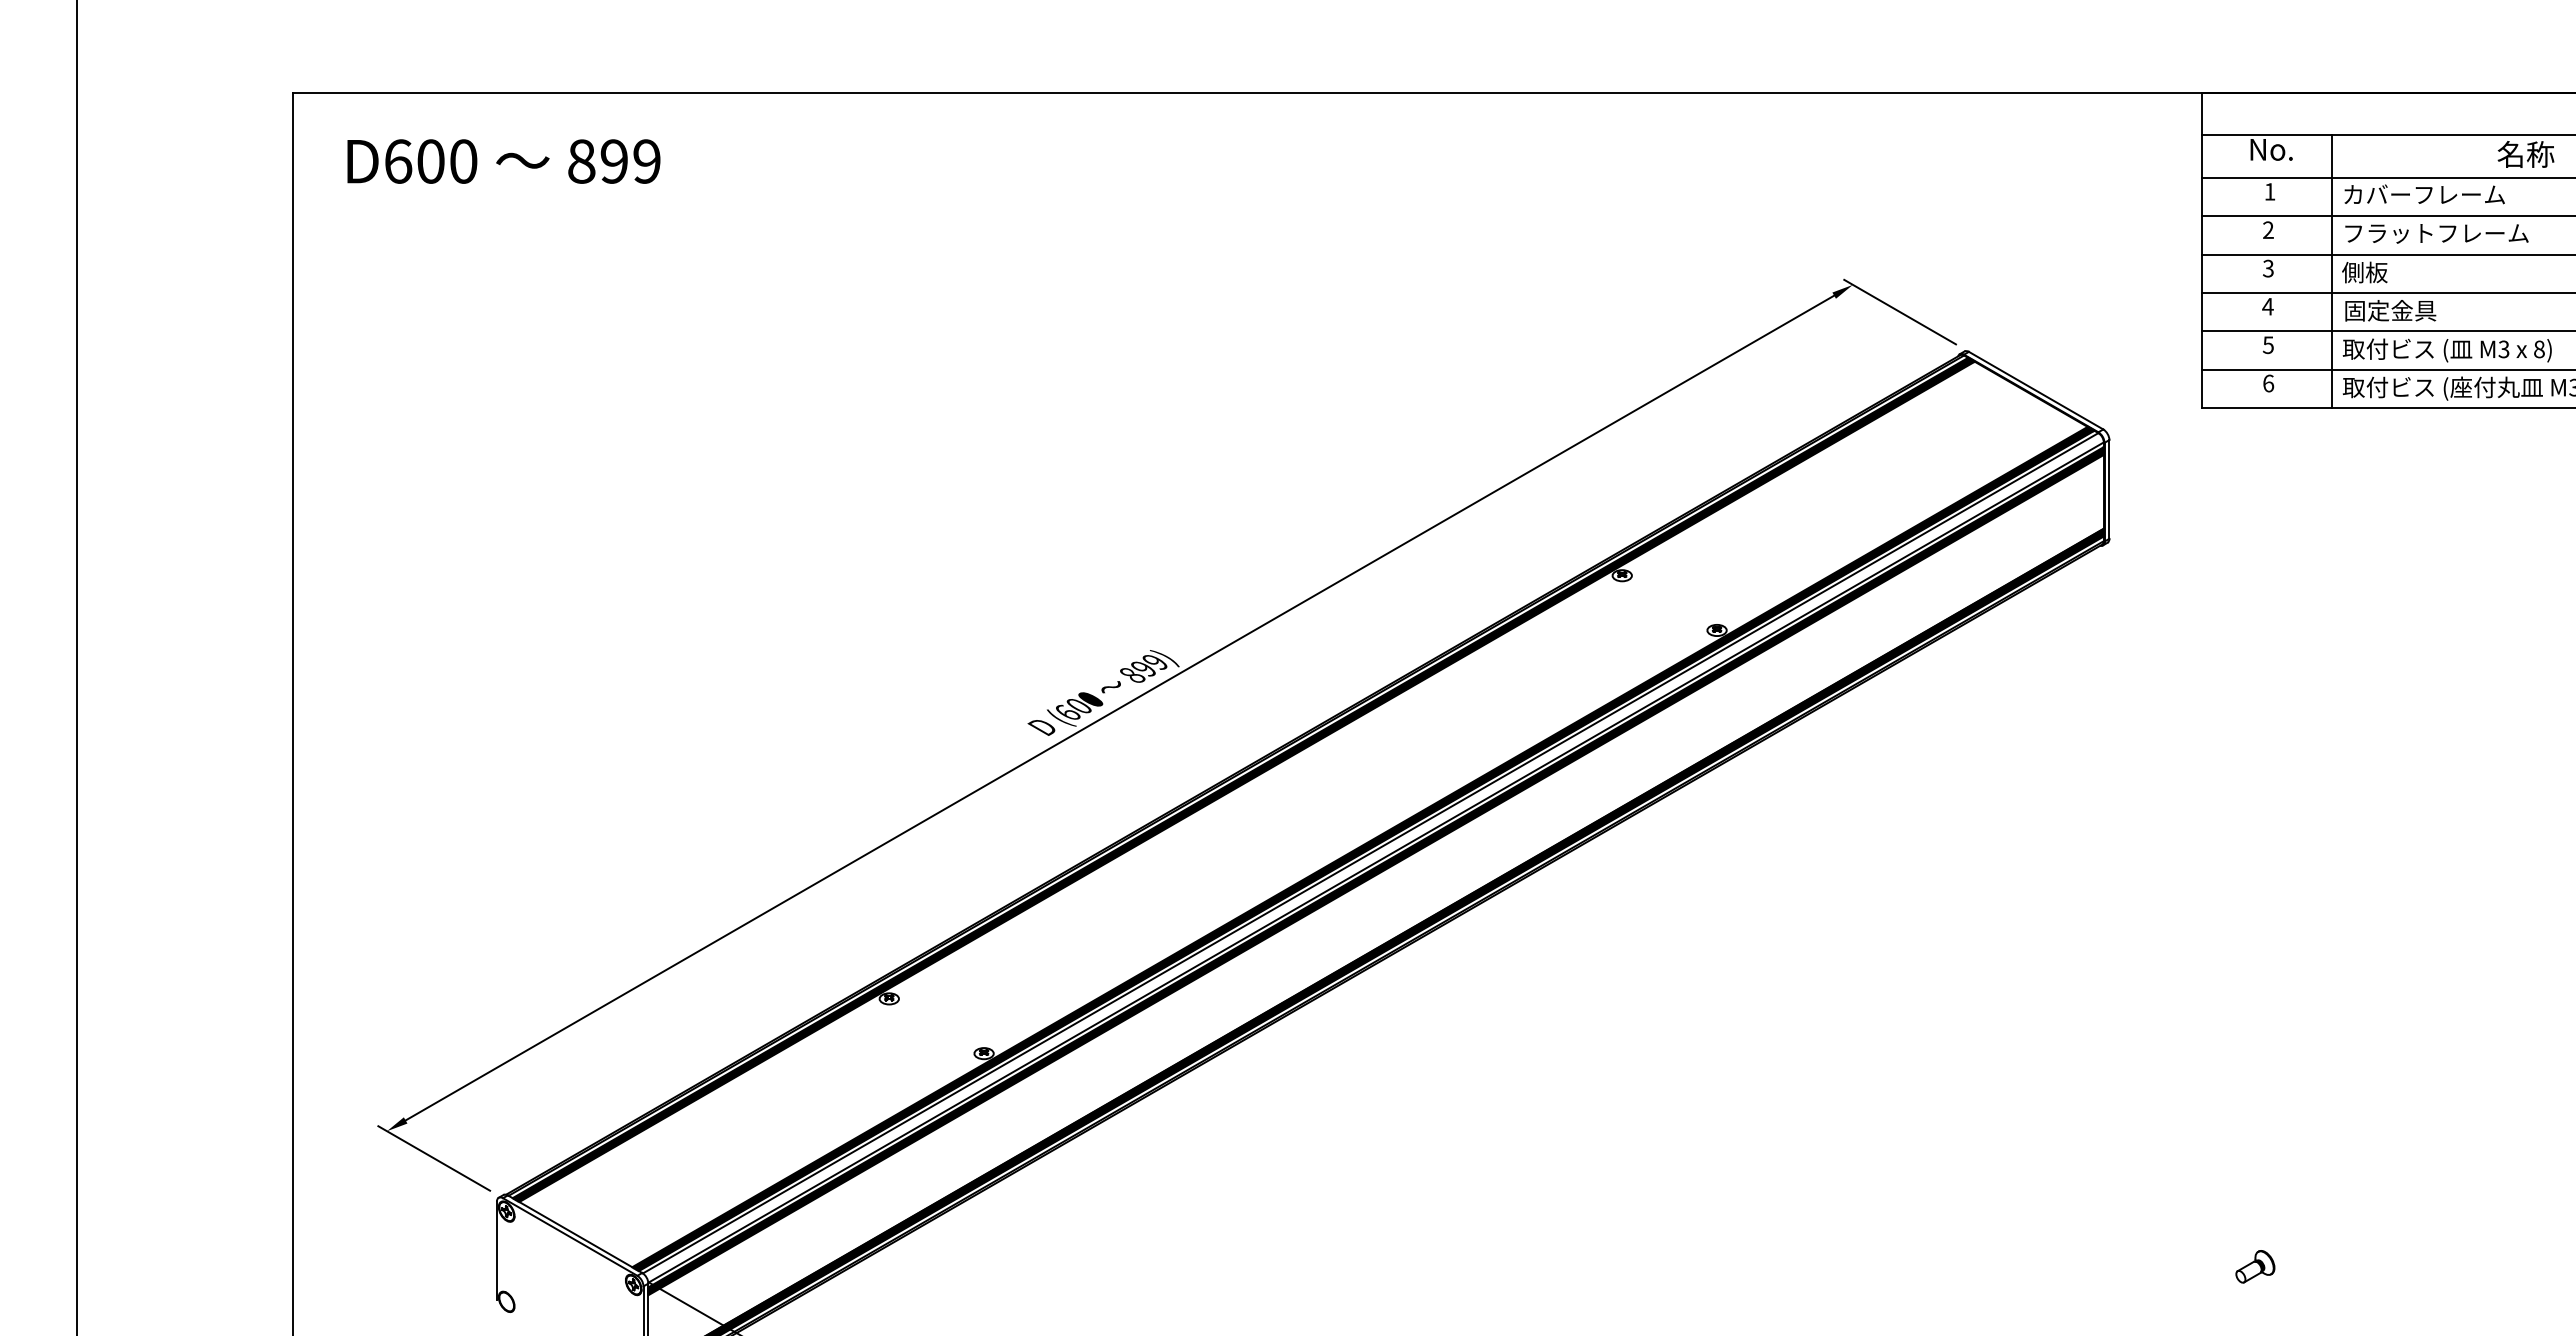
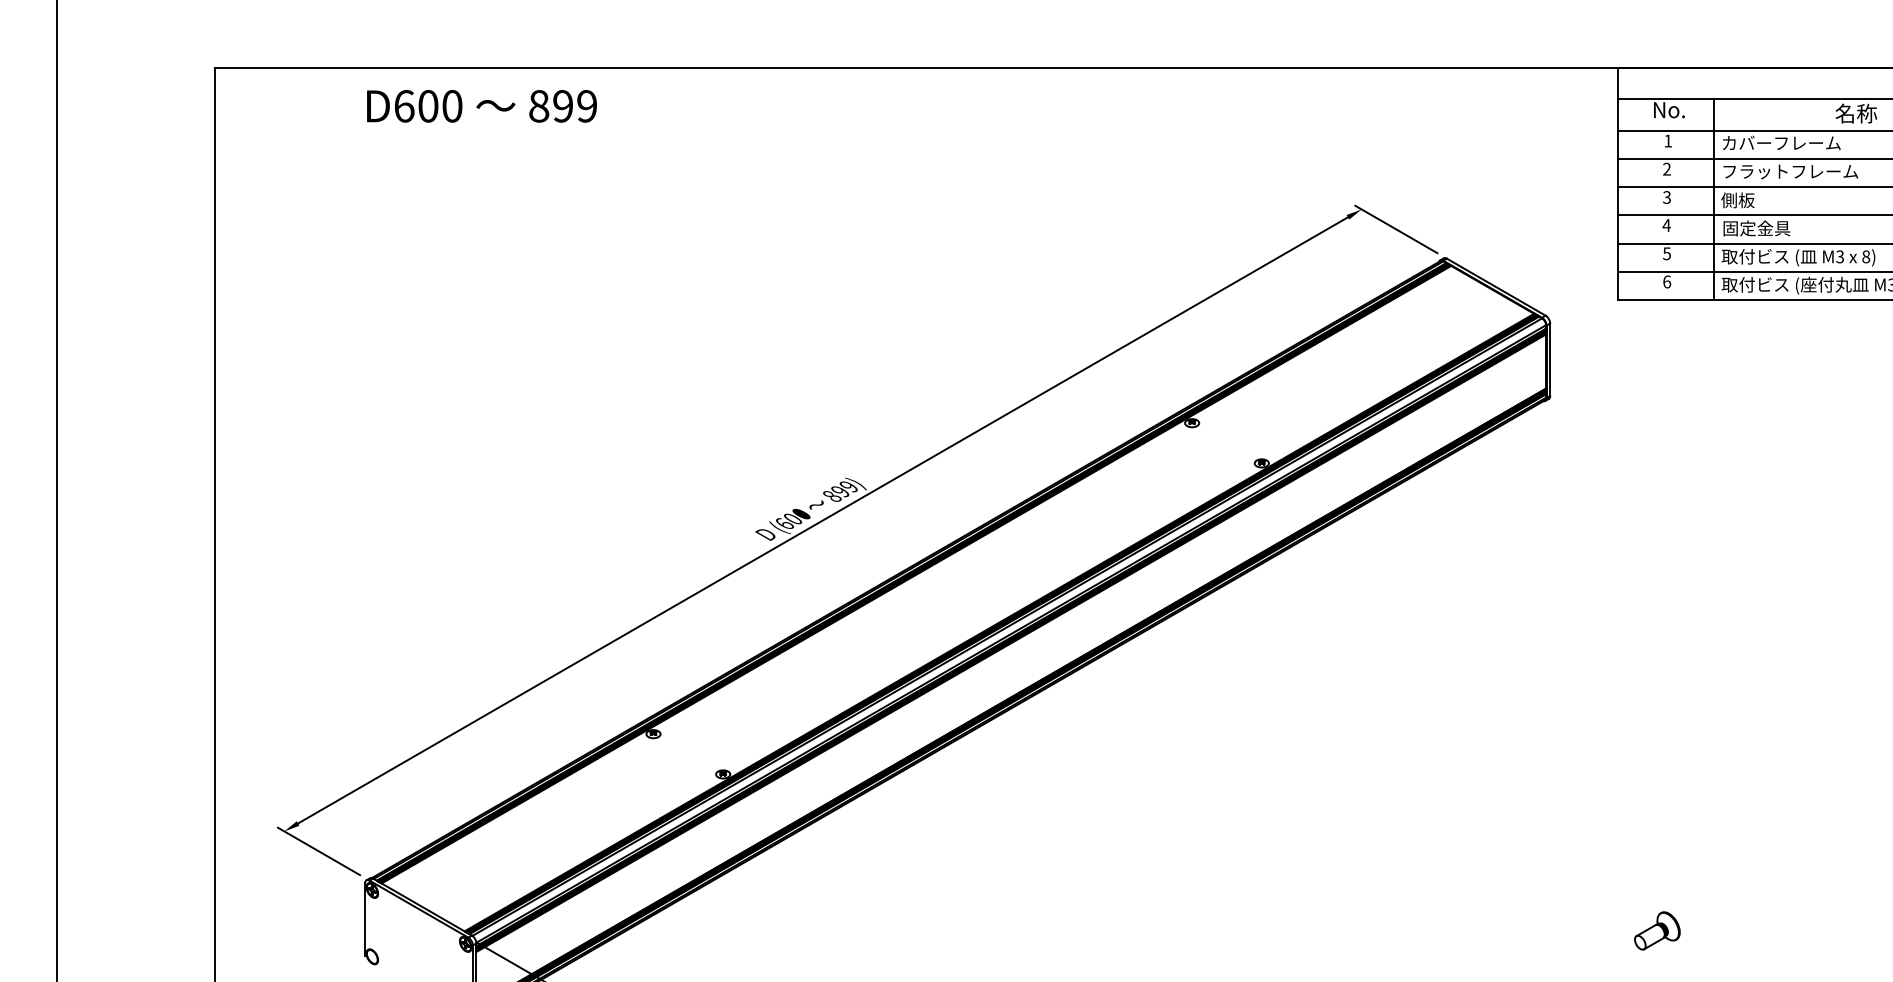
text: (503, 161) -> (481, 106), moved
part: (2255, 1266) -> (1657, 930), size x1.6

